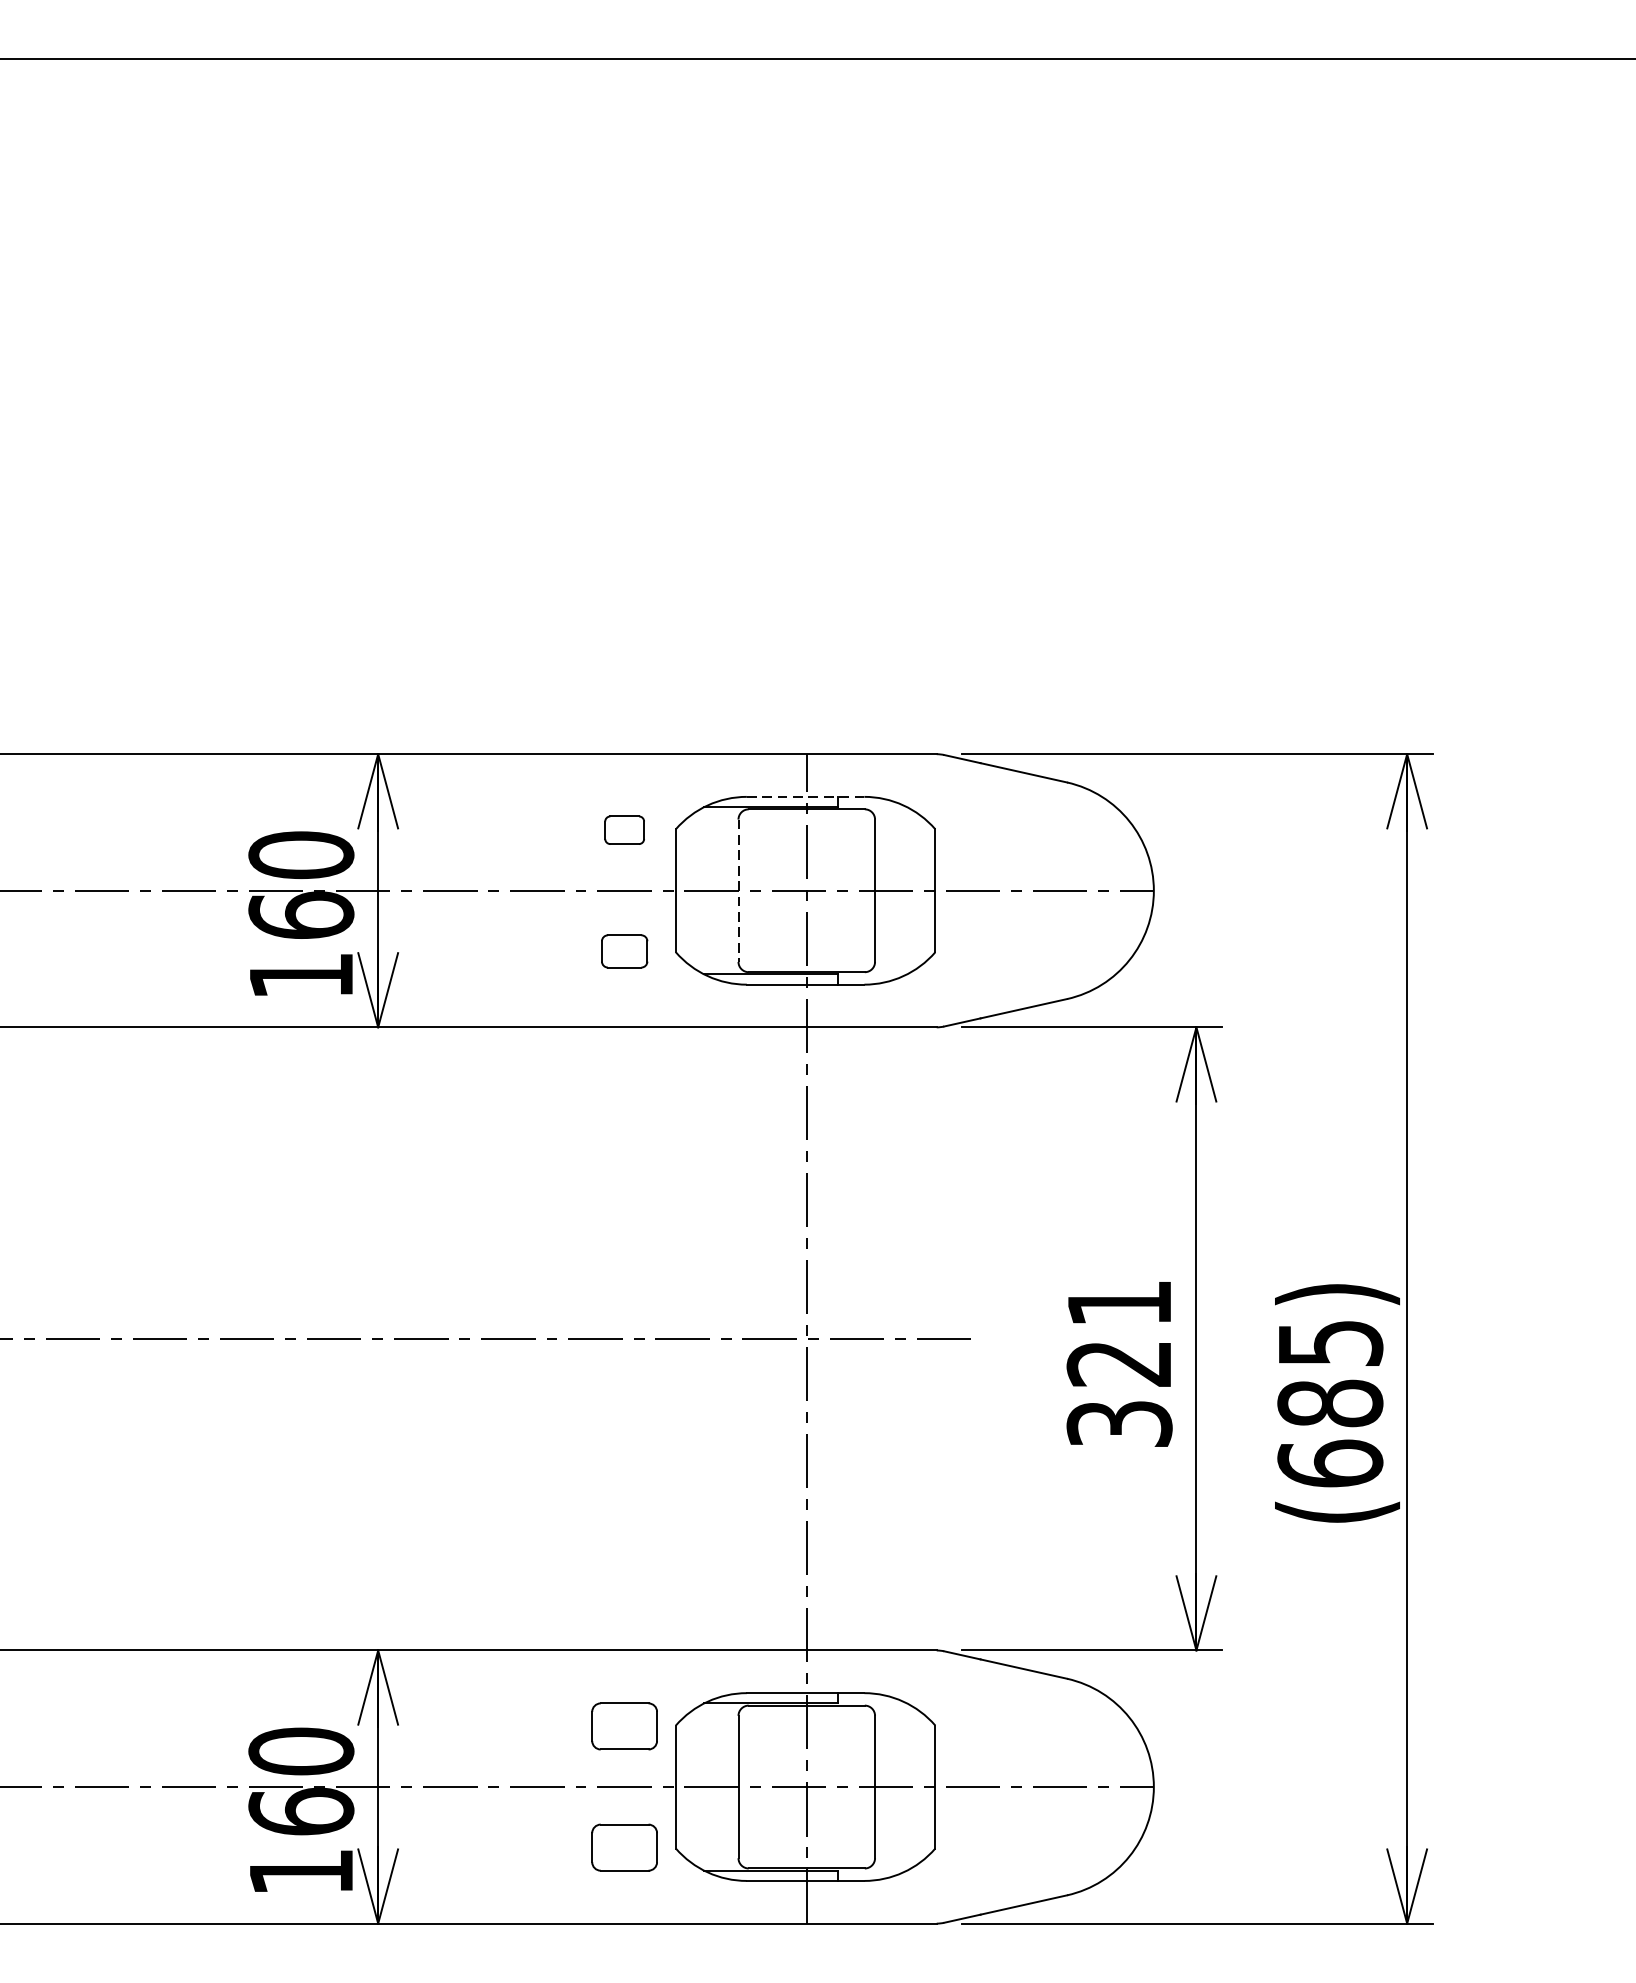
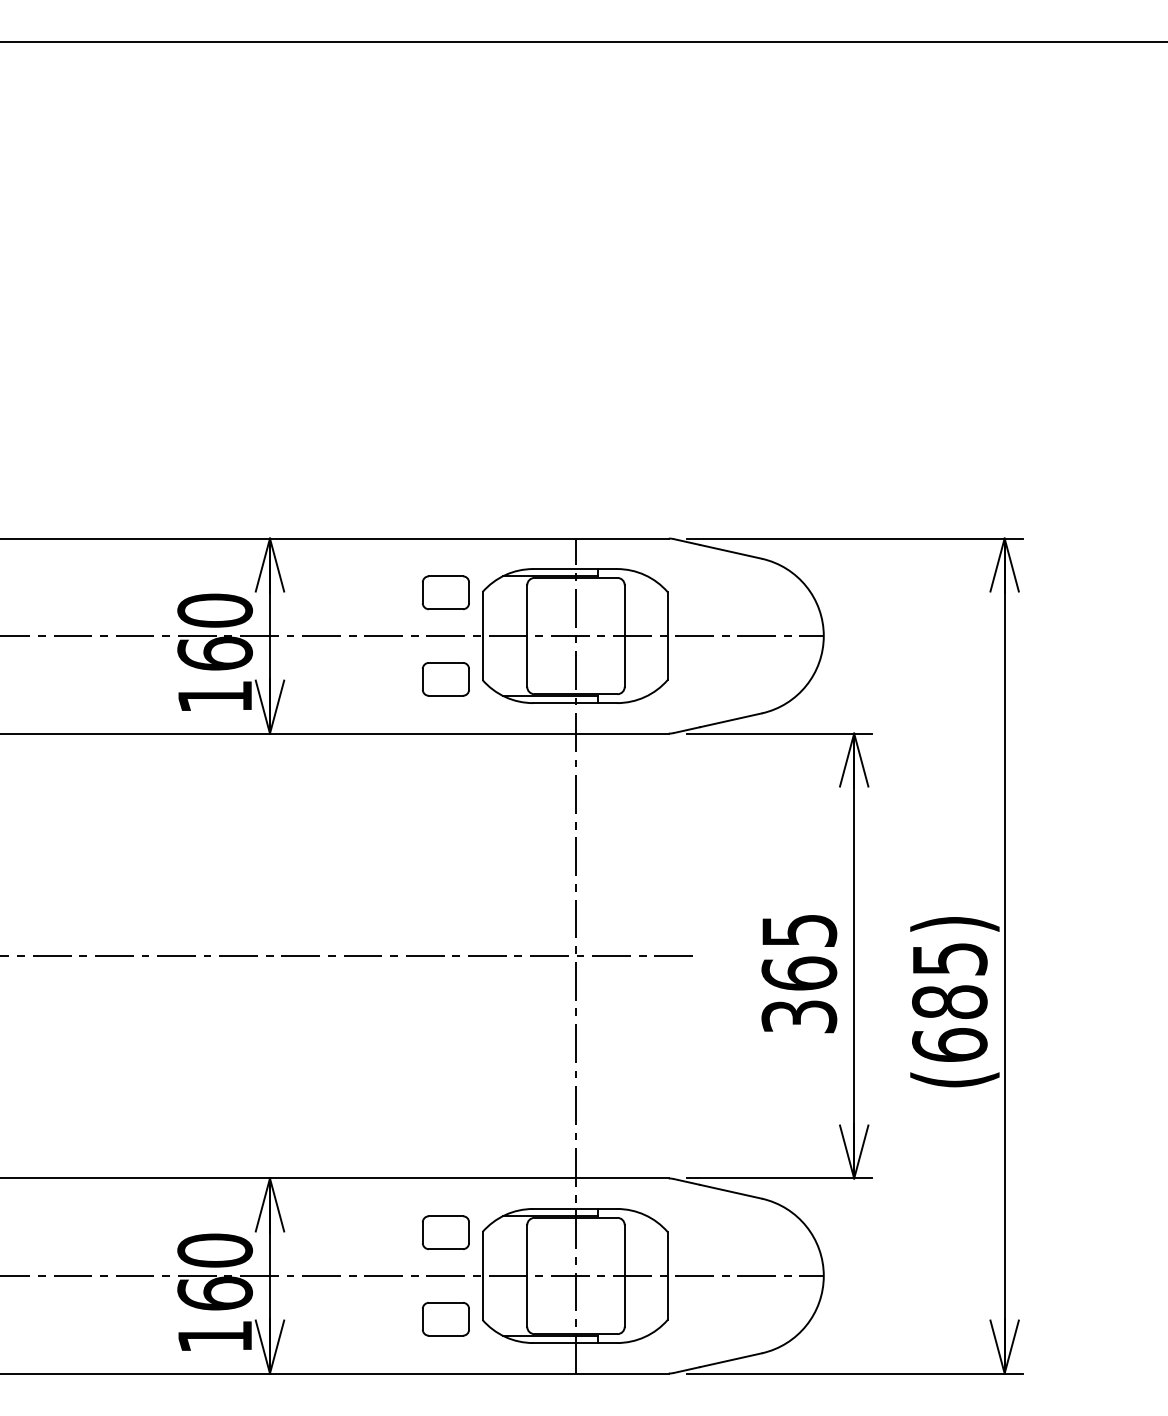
line: (806, 797) -> (575, 569), dashed -> solid
part: (624, 829) -> (445, 592), size x1.67
line: (738, 891) -> (527, 636), dashed -> solid
part: (624, 951) -> (445, 679), size x1.43
text: (1119, 1333) -> (799, 952), 321 -> 365

